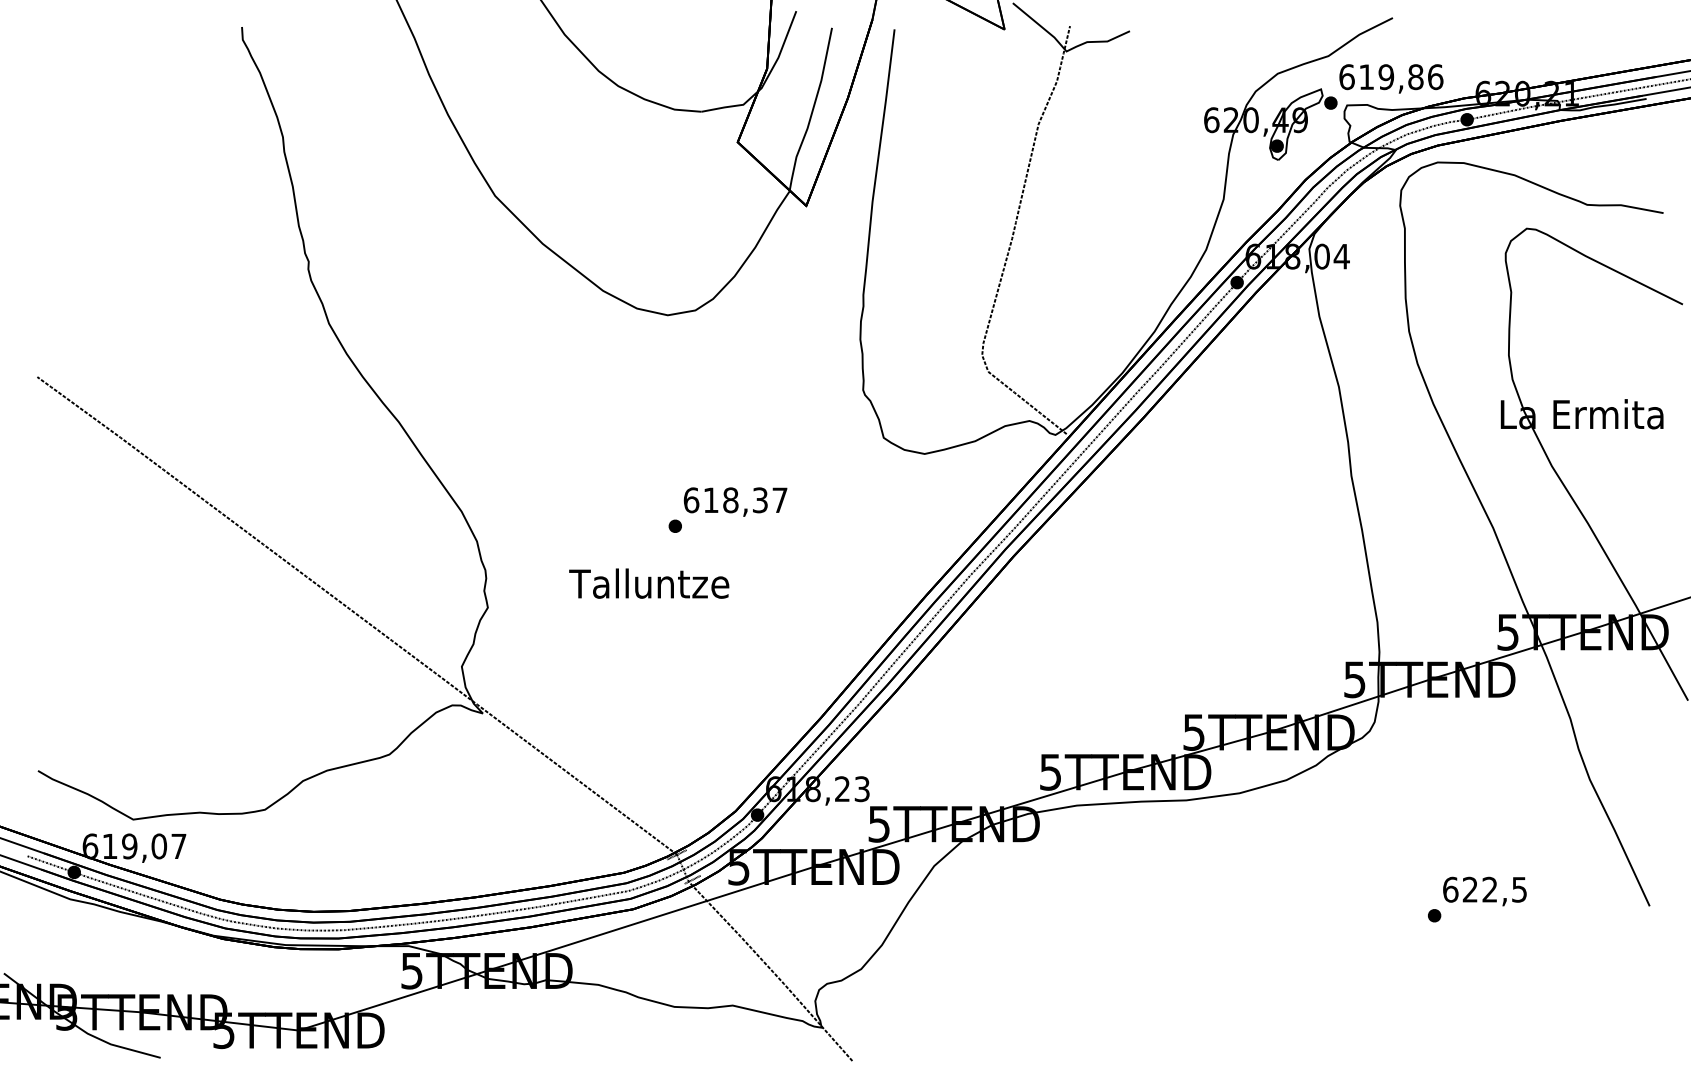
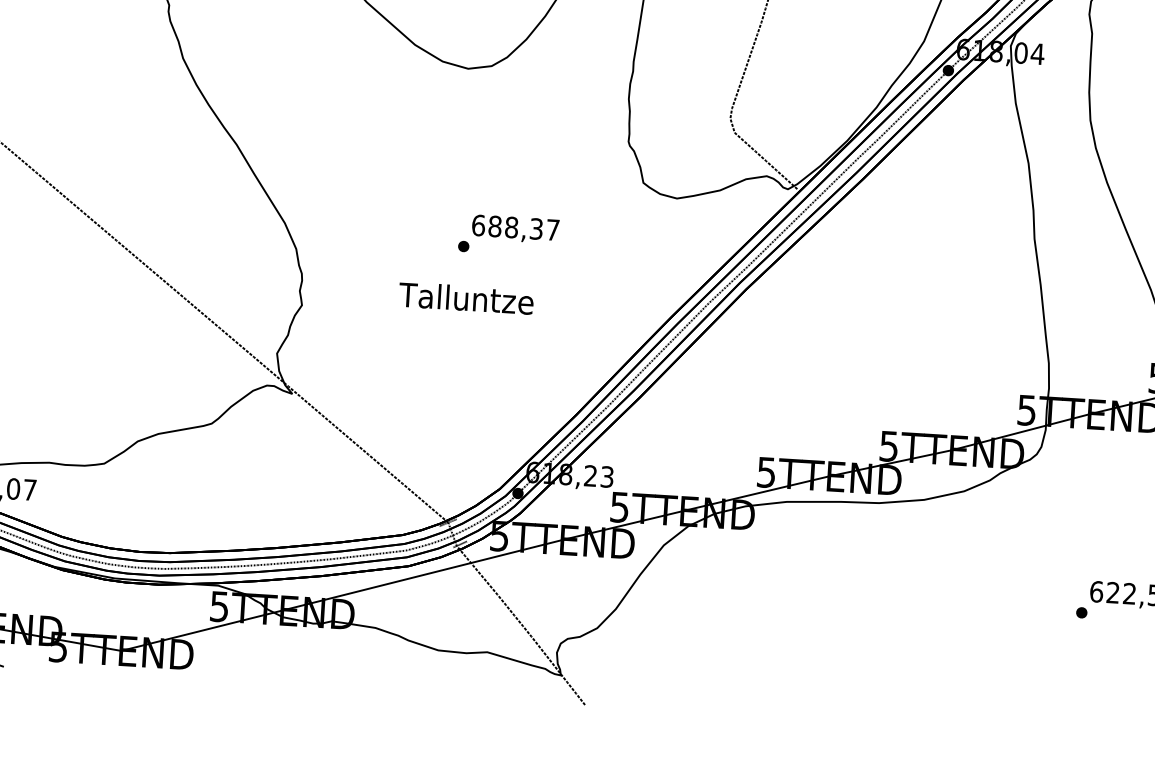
text: (710, 500) -> (494, 226), 618,37 -> 688,37
text: (649, 583) -> (466, 298), moved

